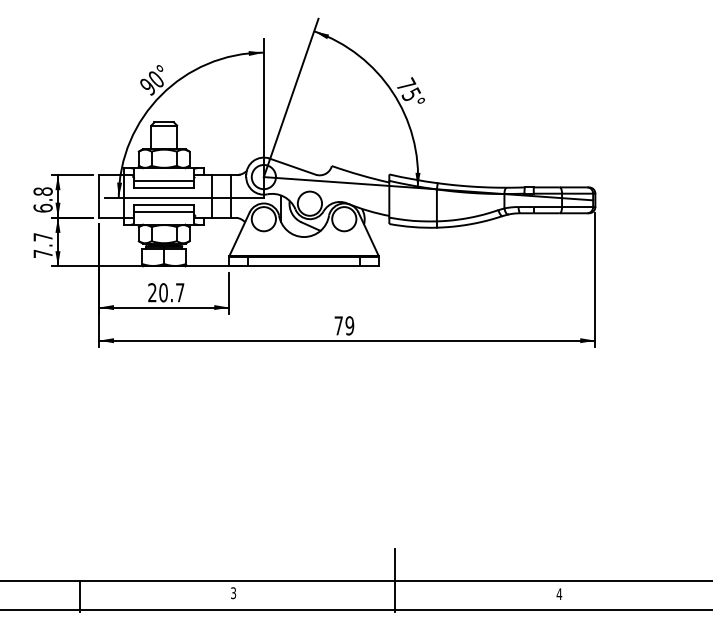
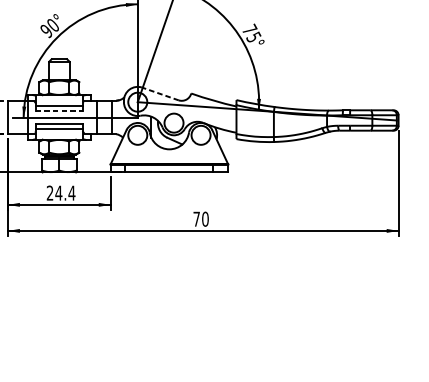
line: (292, 166) -> (160, 93), solid -> dashed
line: (164, 188) -> (59, 111), solid -> dashed
text: (171, 292) -> (65, 192), 20.7 -> 24.4
text: (349, 325) -> (205, 218), 79 -> 70

